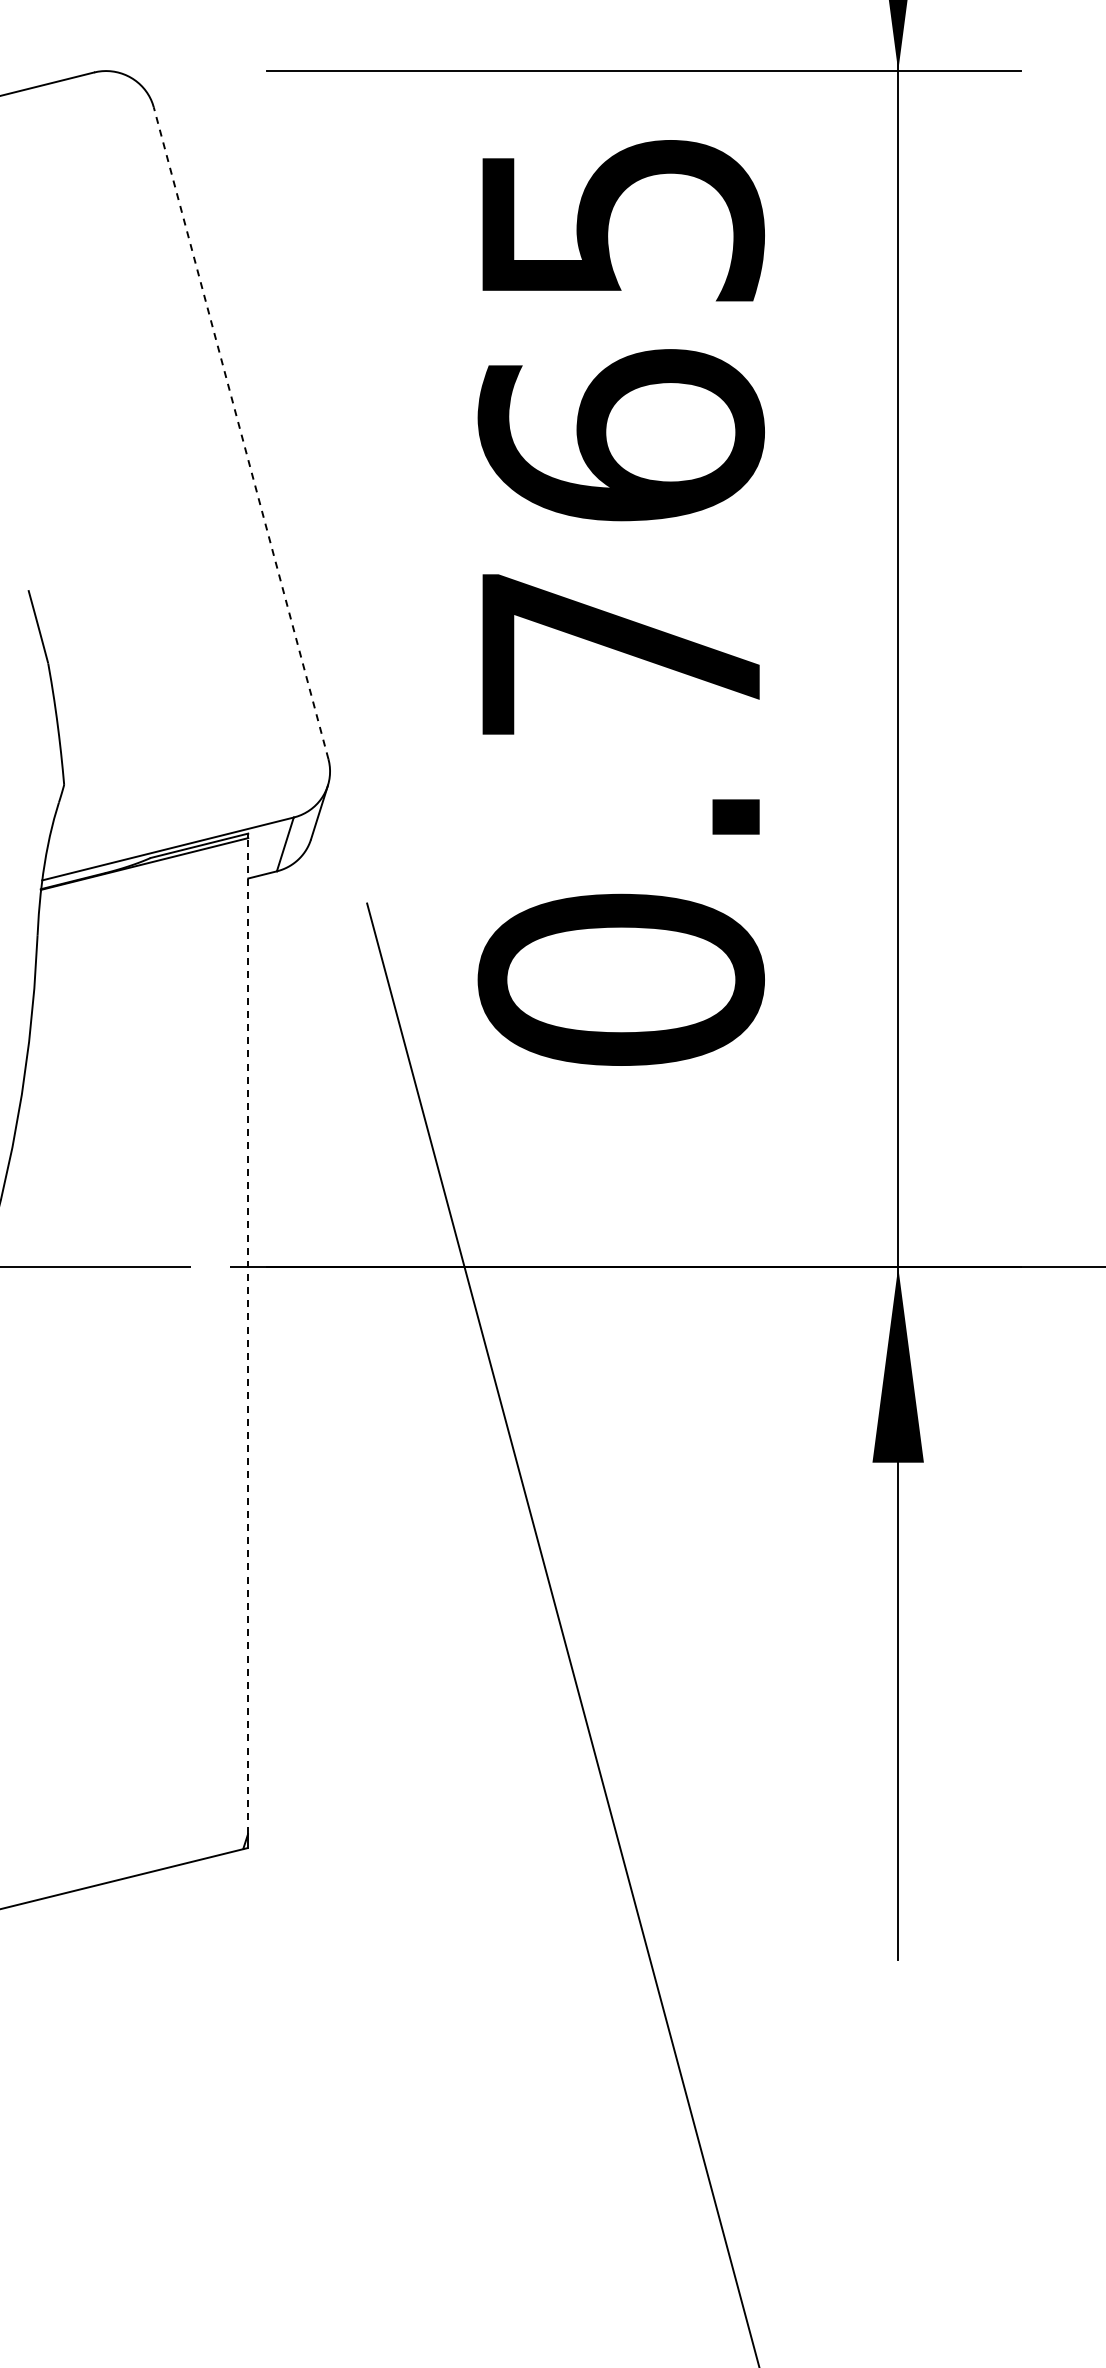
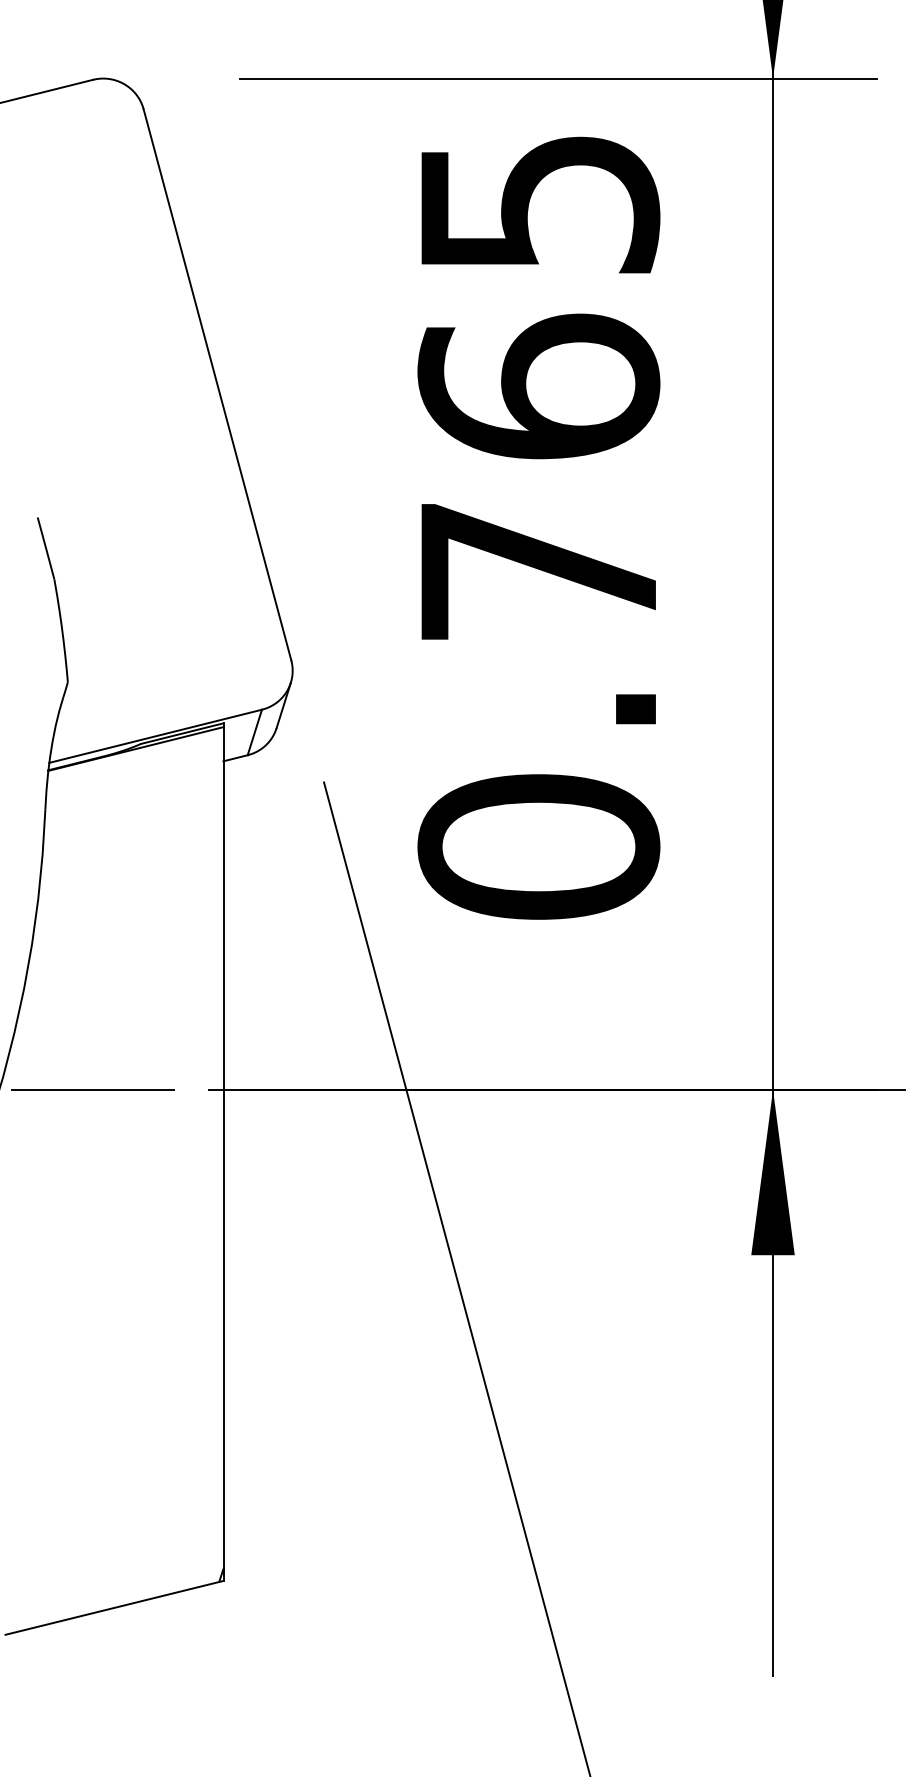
line: (241, 432) -> (217, 384), dashed -> solid
line: (248, 1335) -> (223, 1147), dashed -> solid

